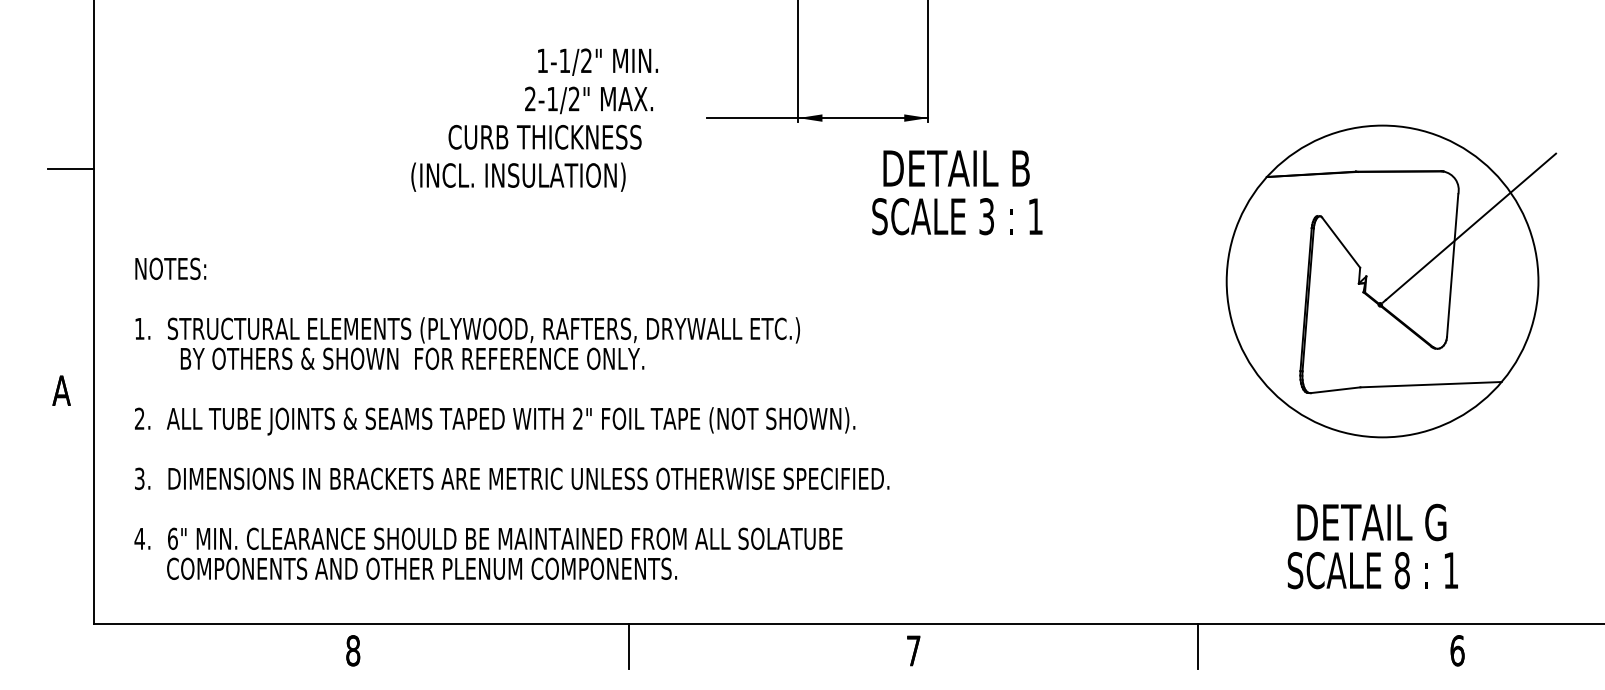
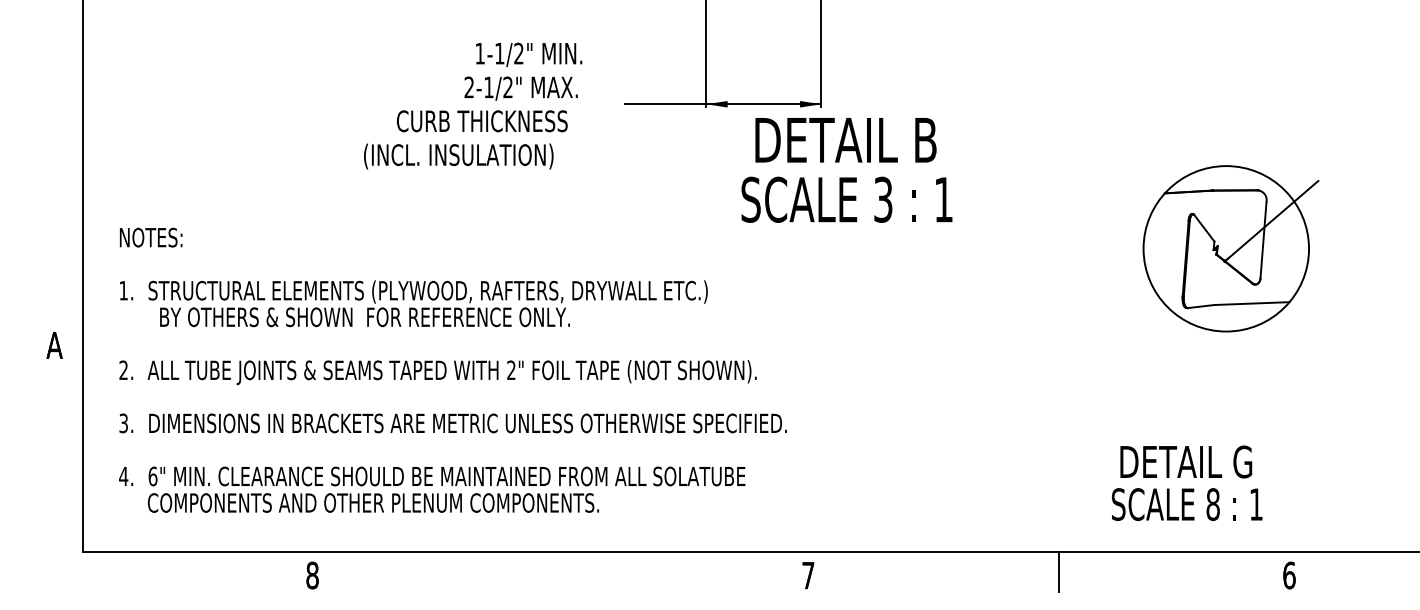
line: (70, 169) -> (62, 149), removed
part: (957, 192) -> (847, 170), size x1.4
part: (1391, 281) -> (1231, 248), size x0.6
part: (1372, 546) -> (1186, 483), moved
line: (629, 646) -> (556, 571), removed

